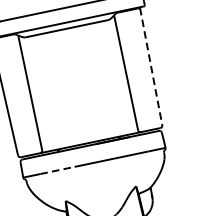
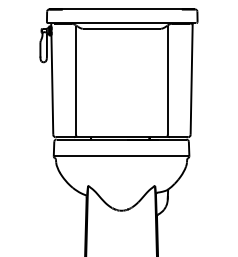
line: (151, 66) -> (191, 79), dashed -> solid
line: (57, 170) -> (86, 156), dashed -> solid

